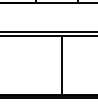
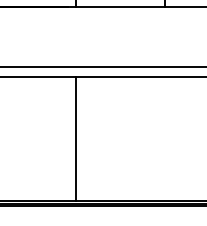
line: (62, 65) -> (77, 138), moved

